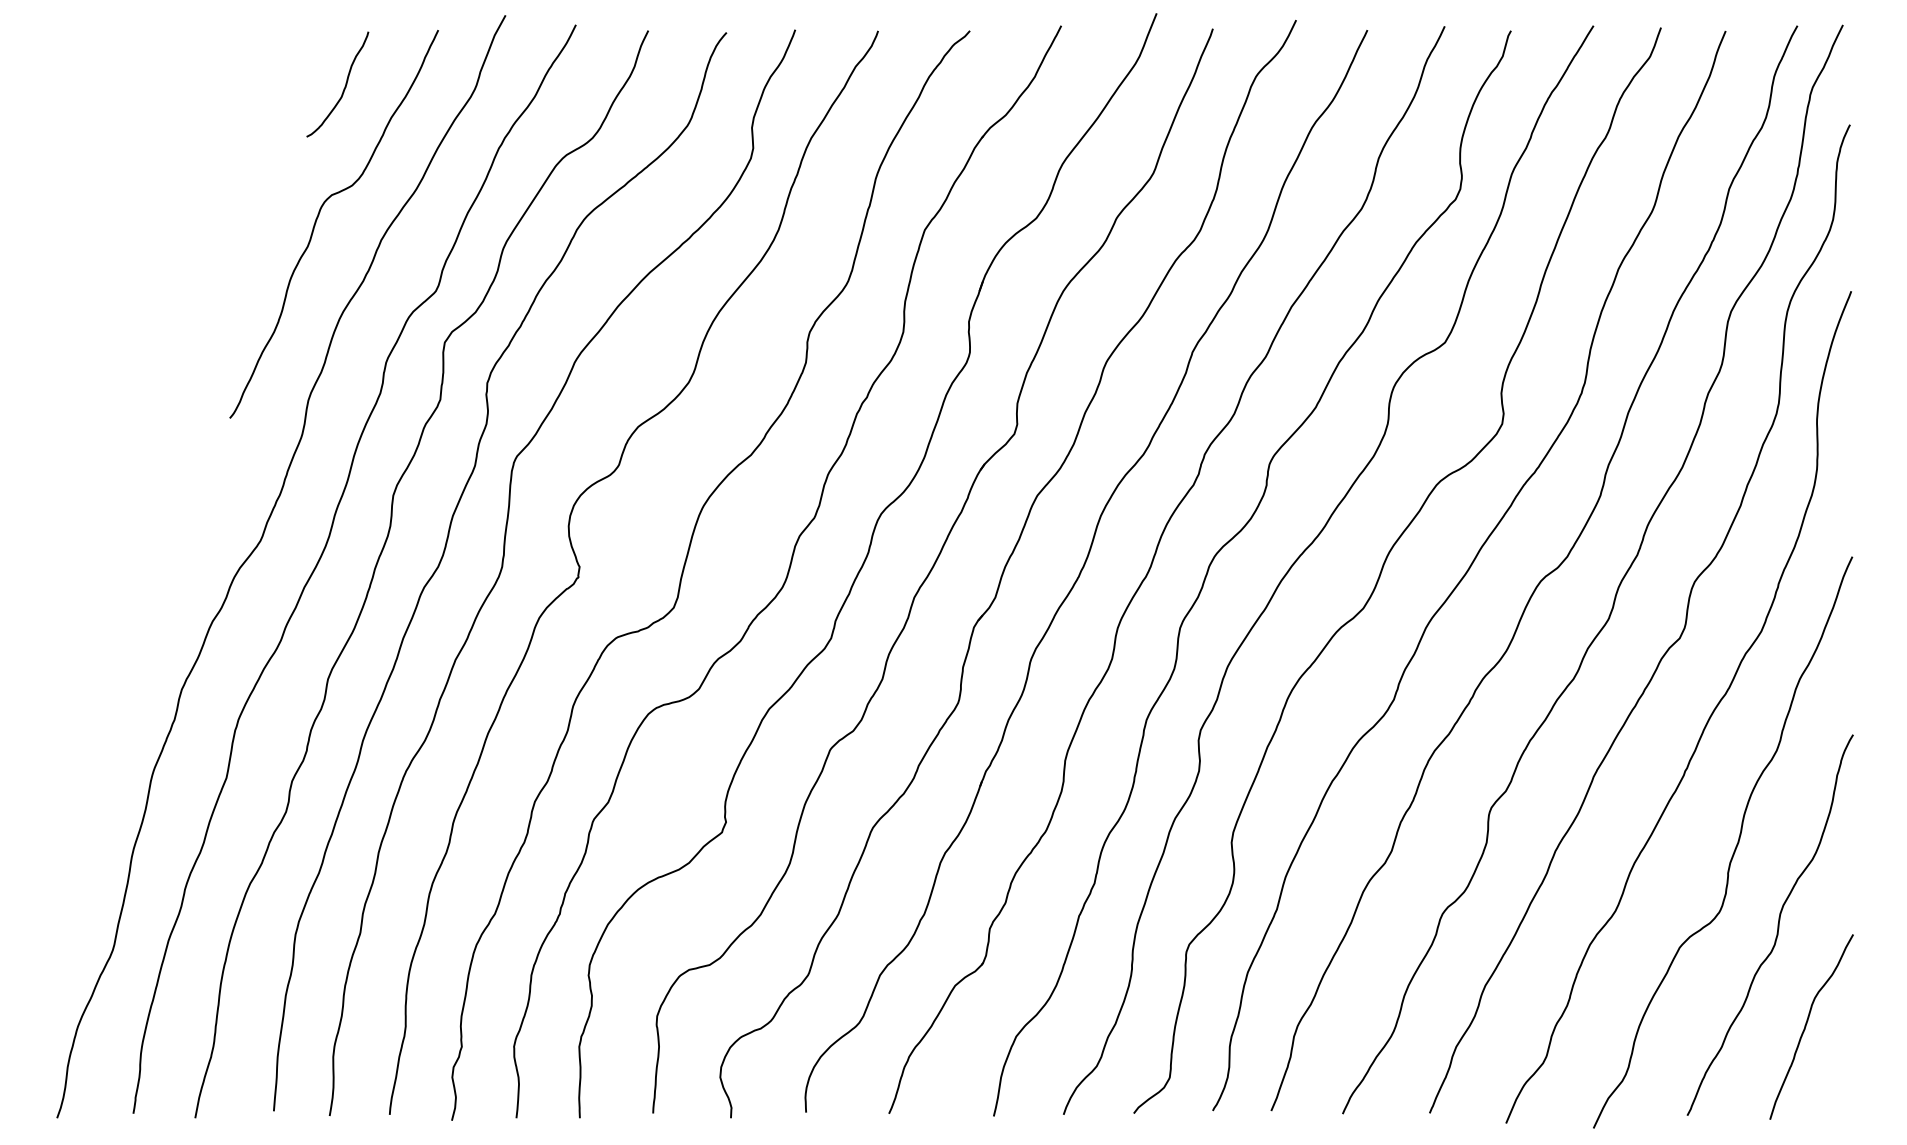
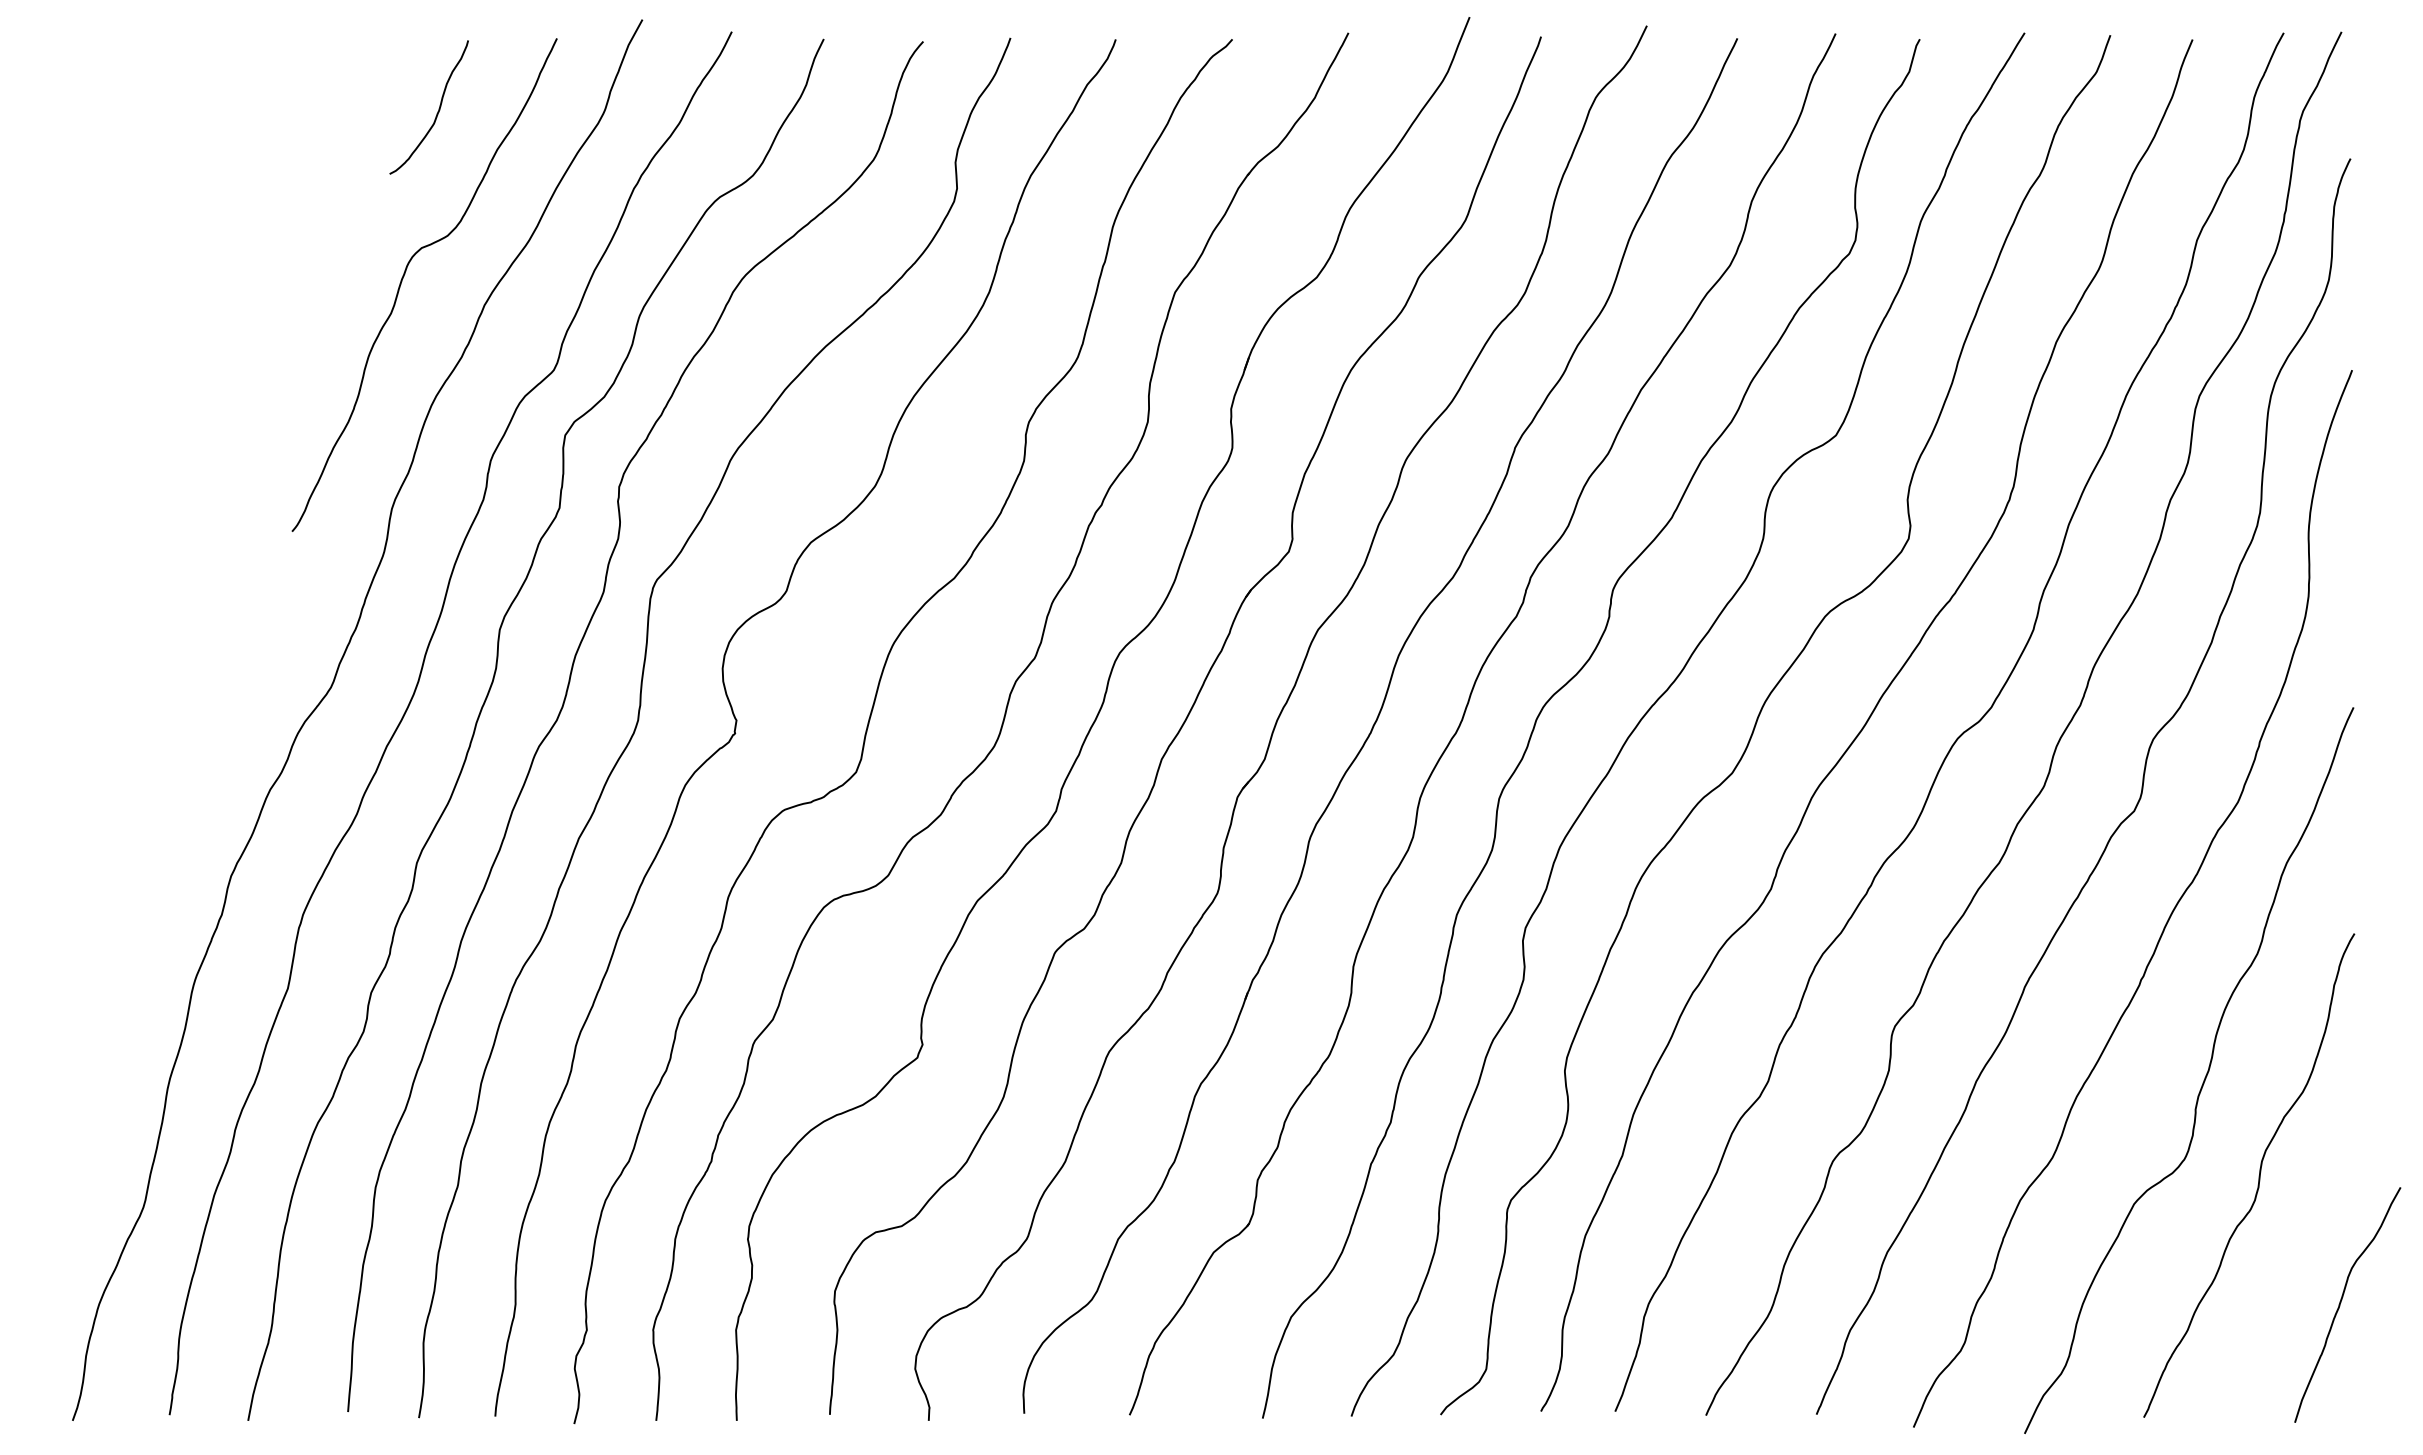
curve: (1806, 1025) -> (2341, 1302), moved

